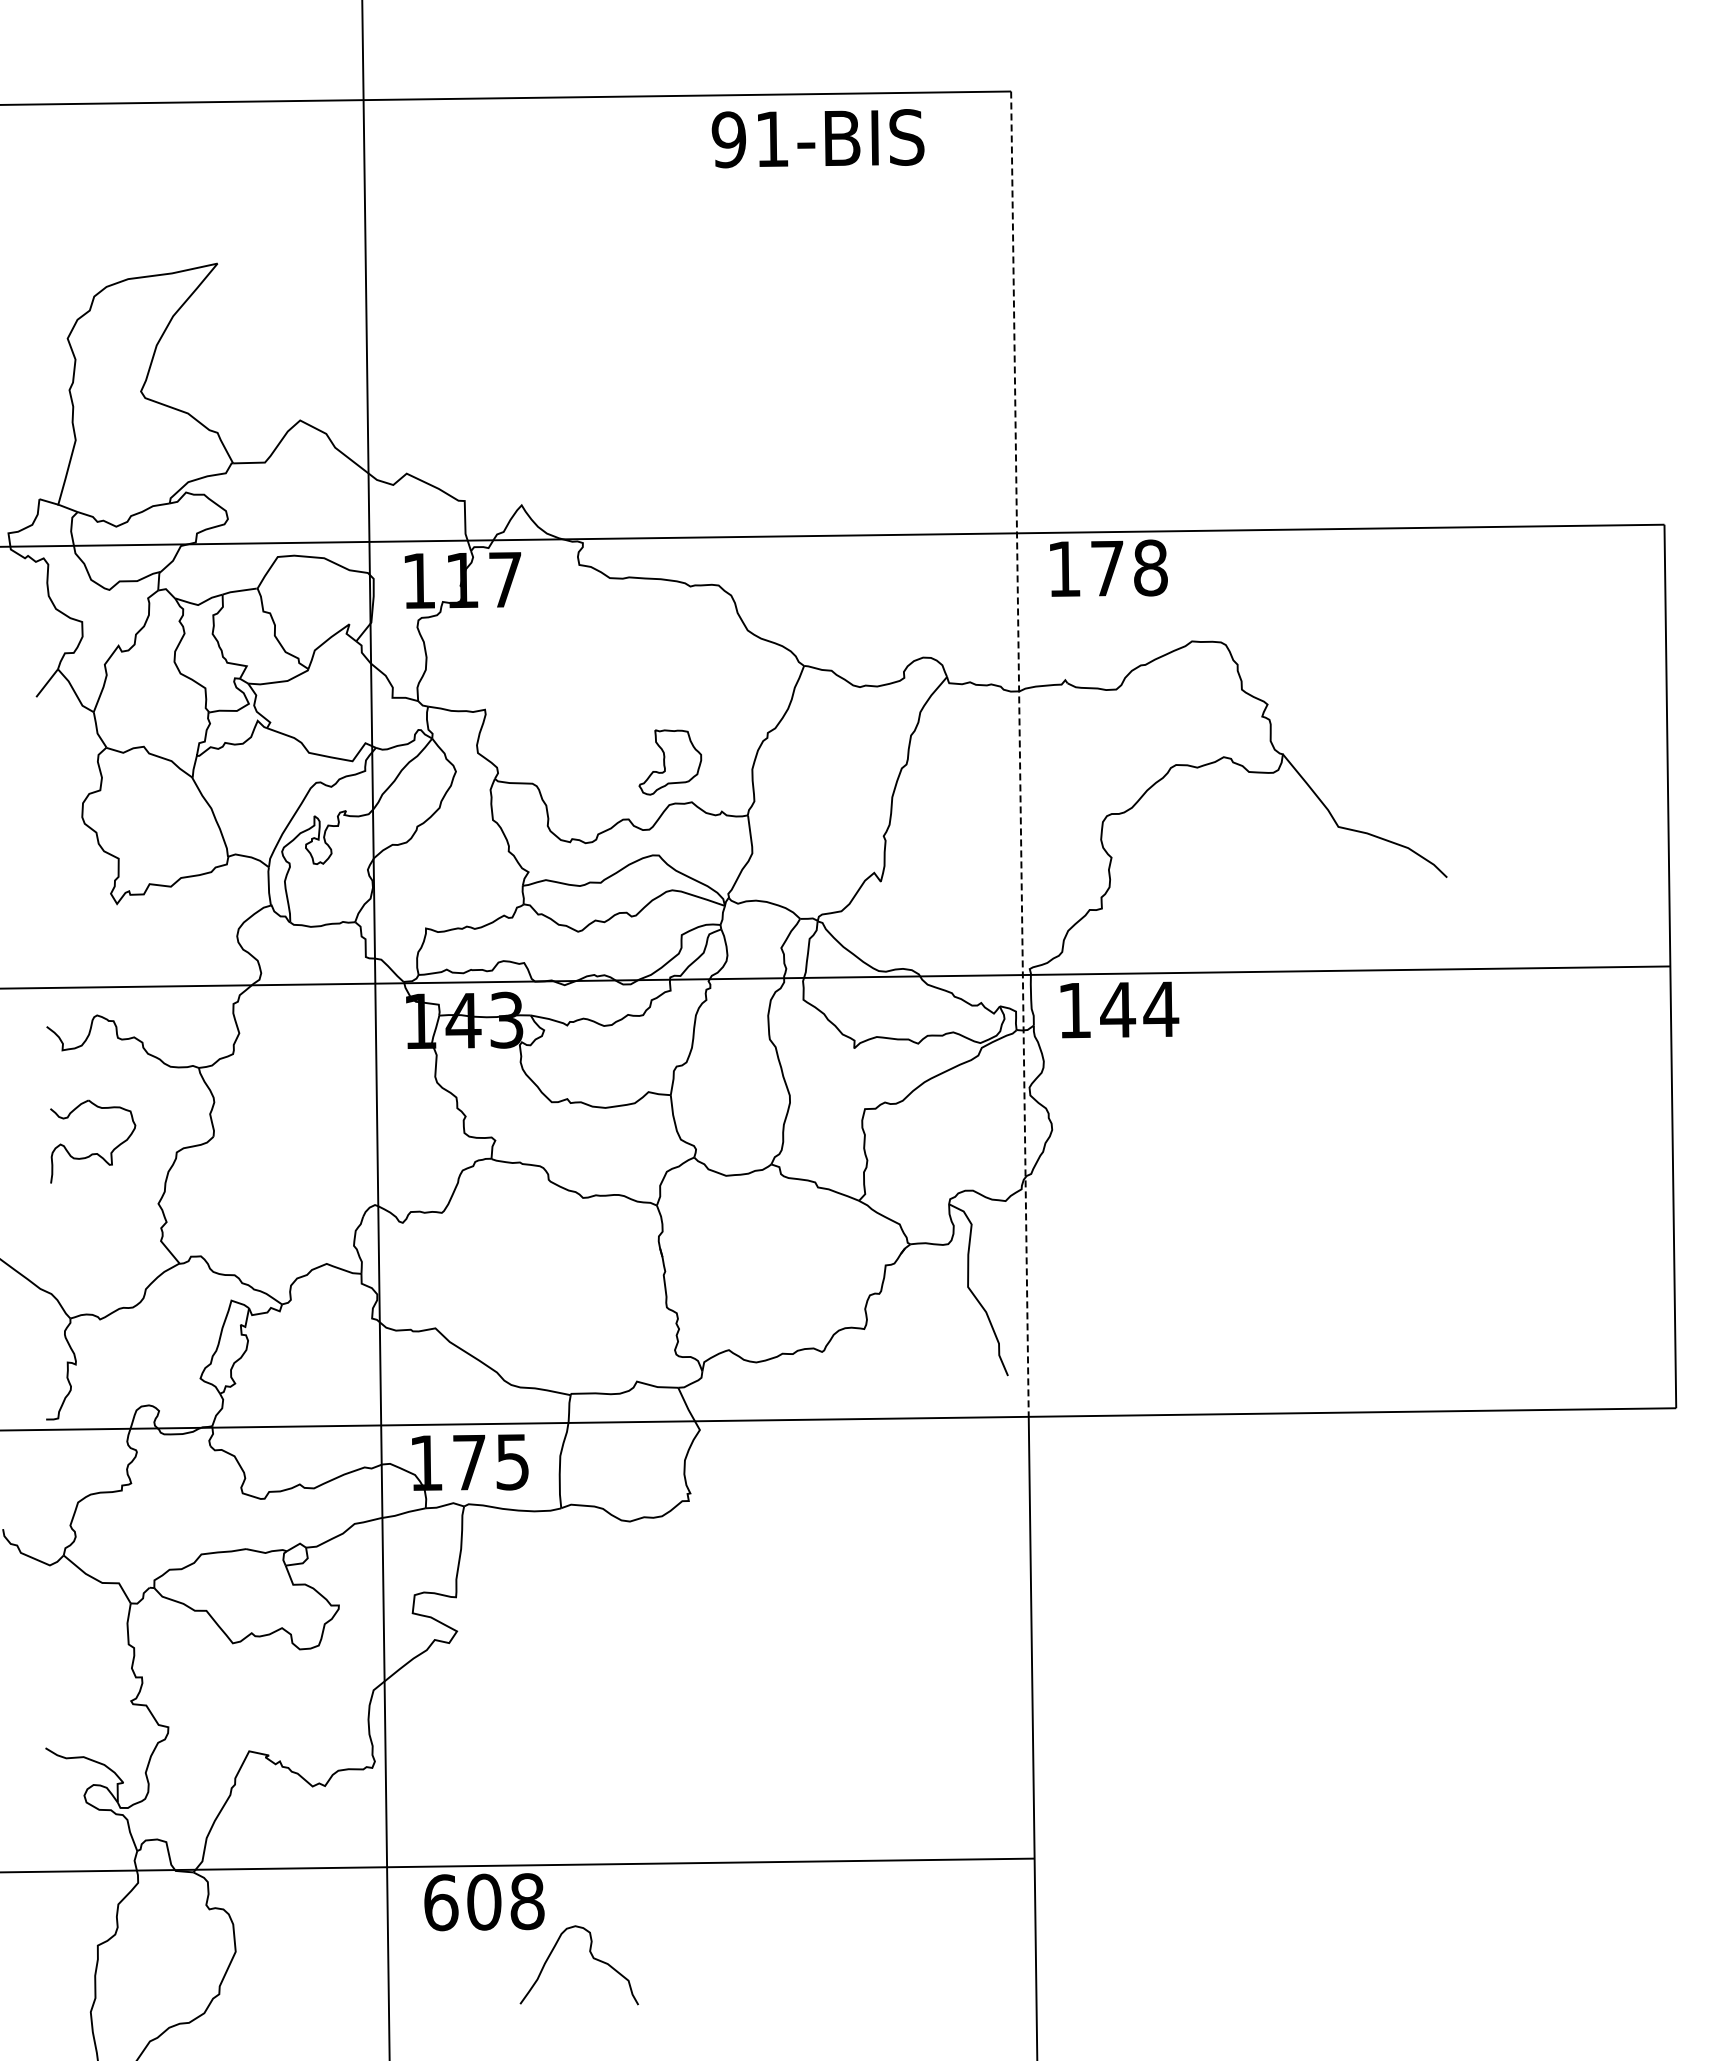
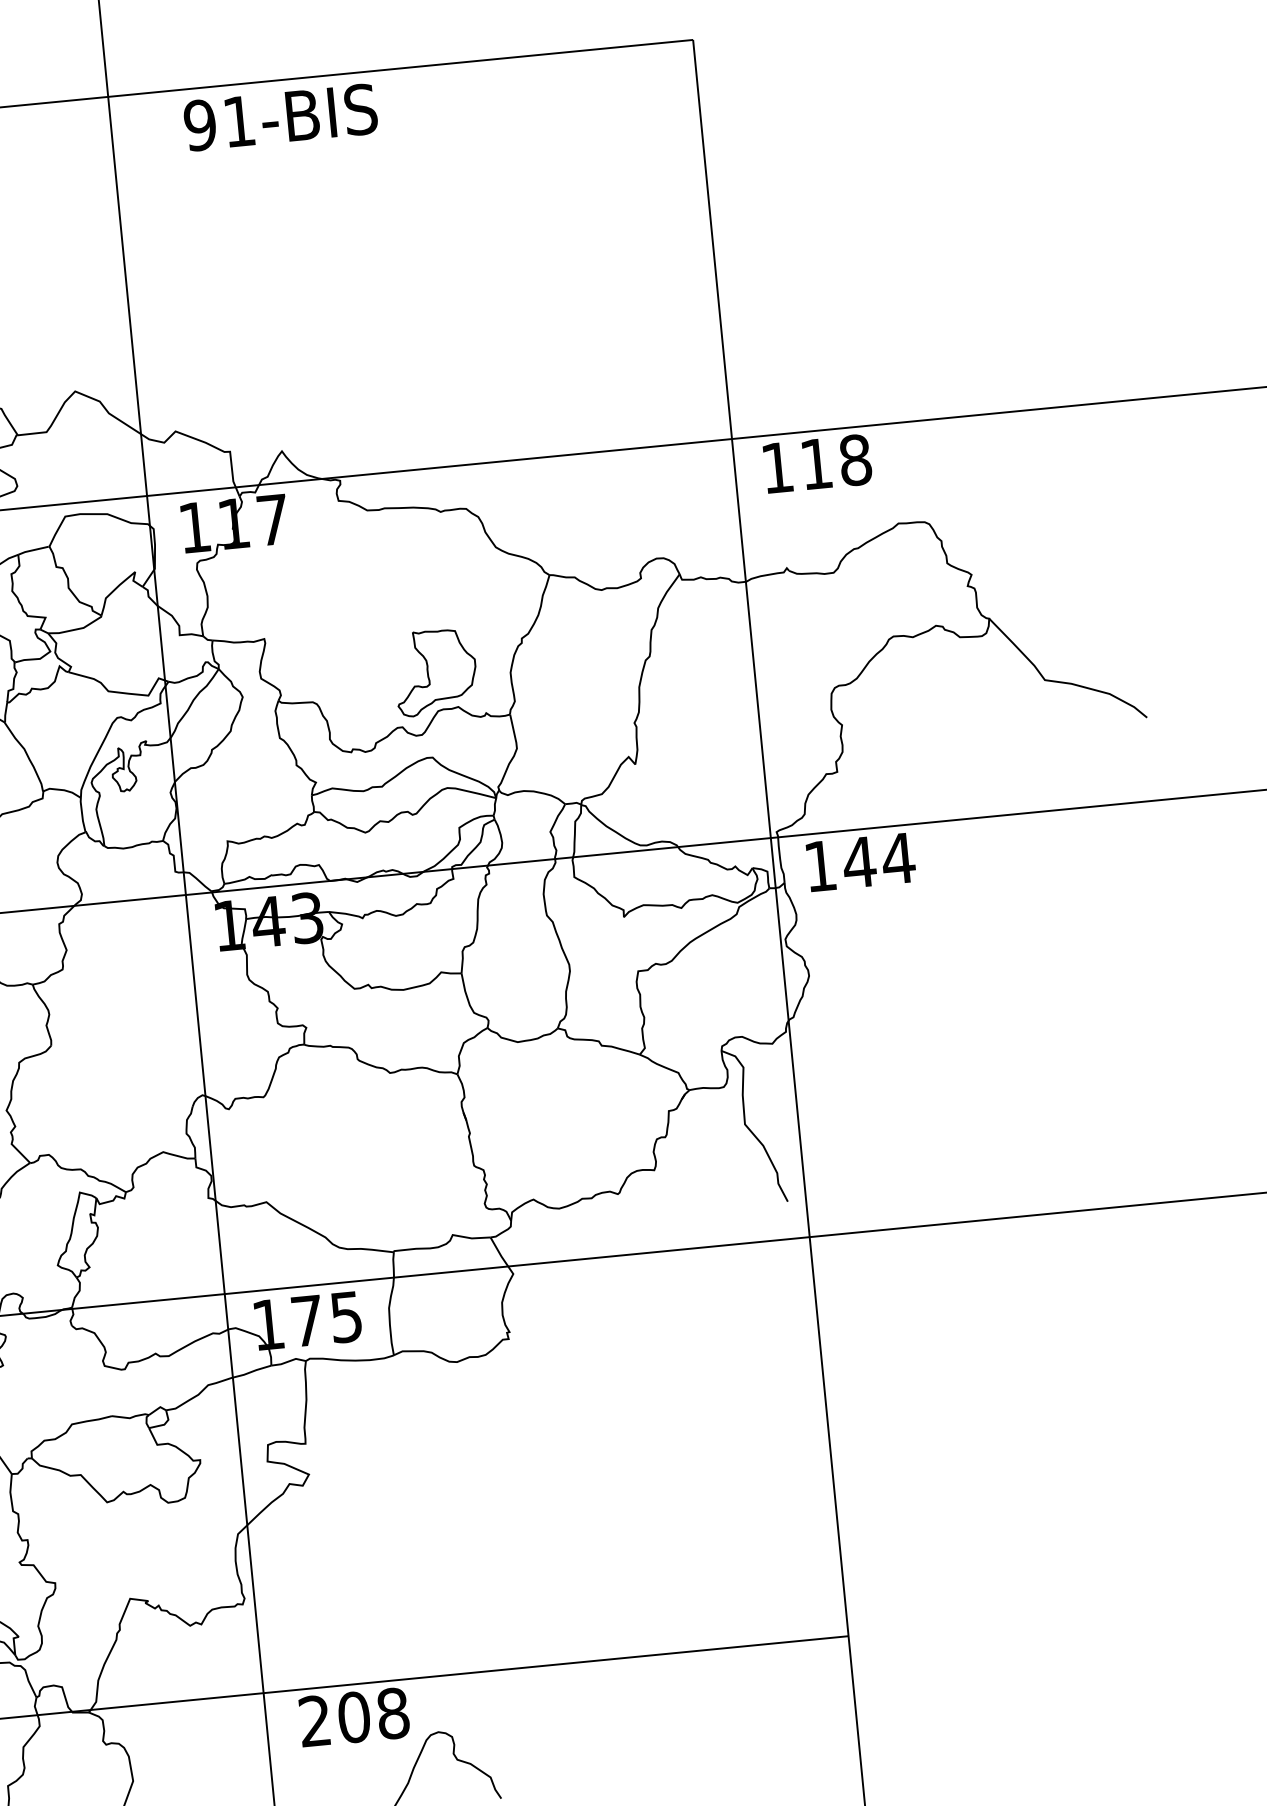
text: (817, 138) -> (280, 117), moved
text: (1107, 568) -> (816, 463), 178 -> 118
line: (1019, 754) -> (751, 638), dashed -> solid
part: (670, 762) -> (436, 672), size x1.43
text: (441, 1902) -> (315, 1720), 608 -> 208

